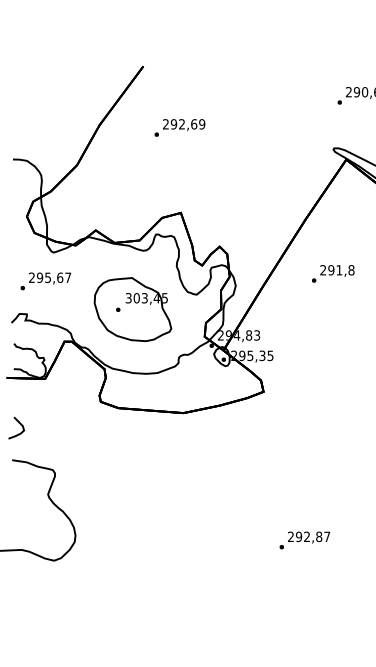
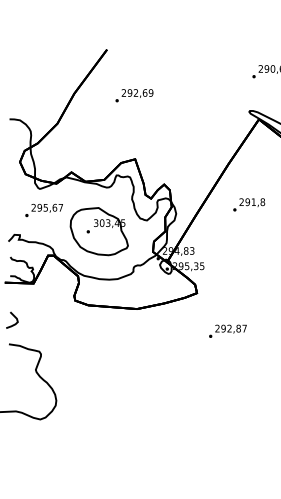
text: (44, 281) -> (43, 210), moved
text: (304, 539) -> (227, 330), moved

